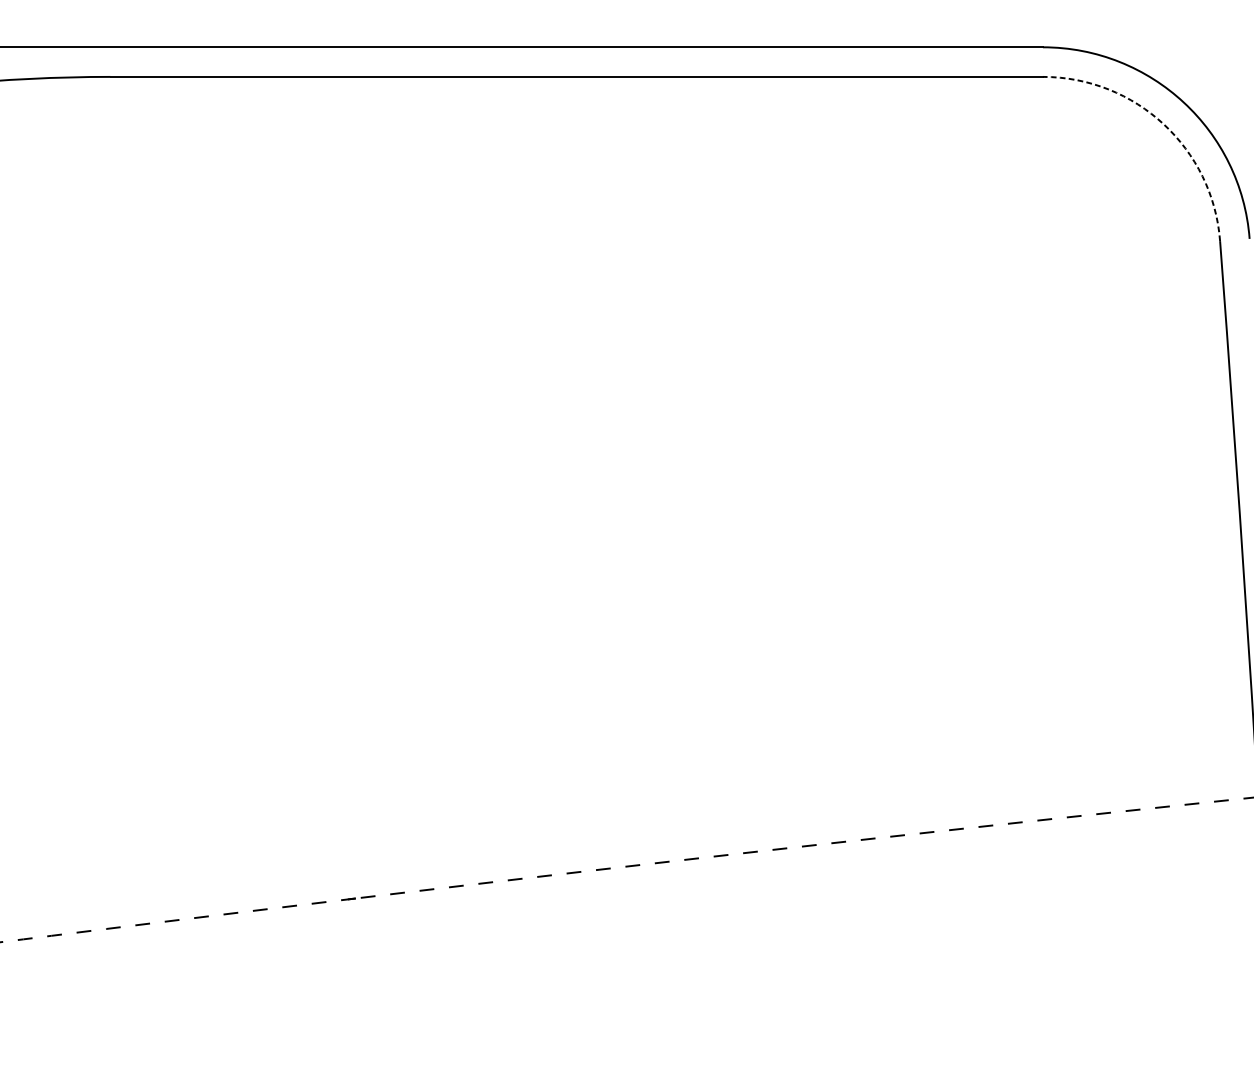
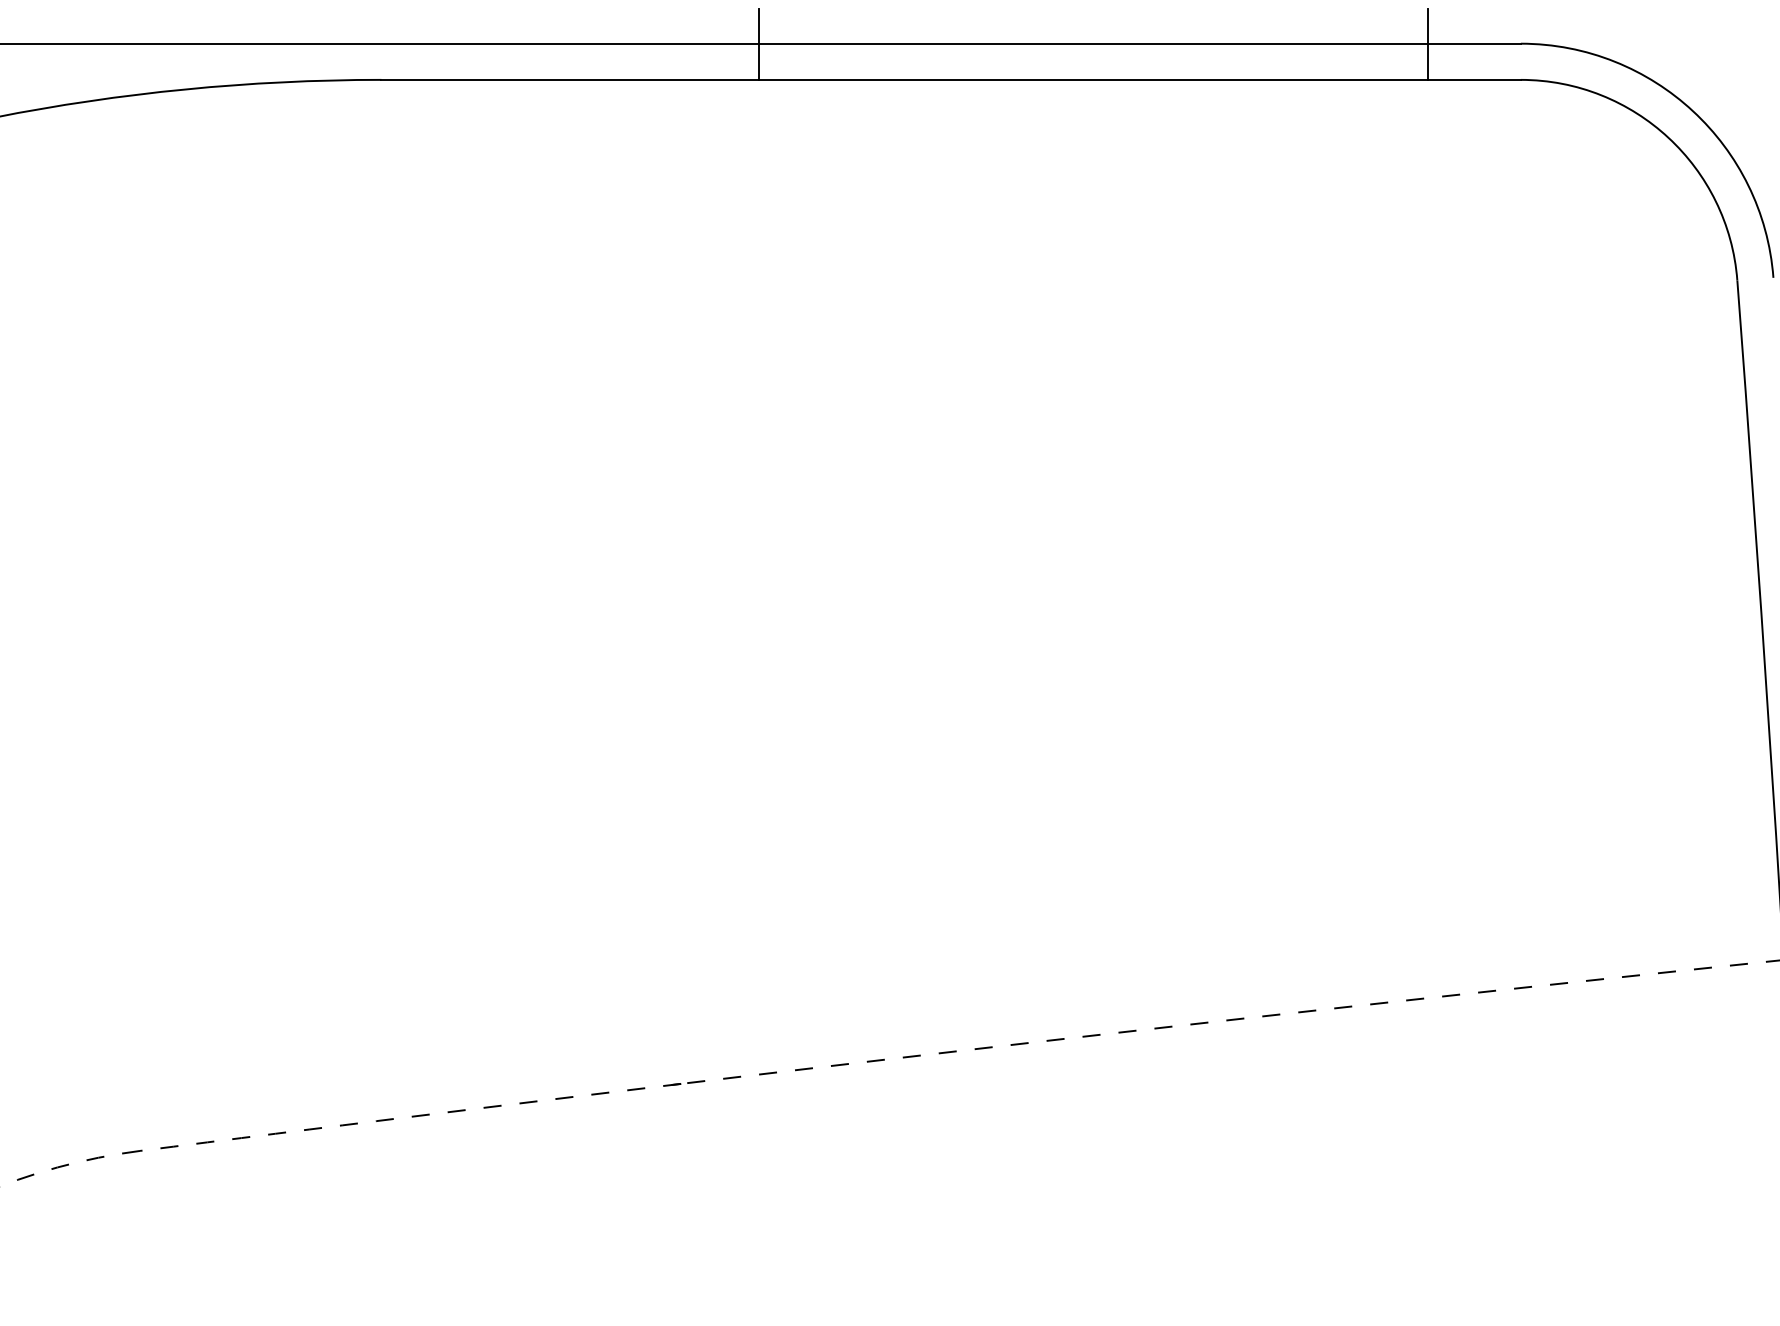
line: (419, 47) -> (759, 43), added
line: (967, 47) -> (1428, 43), added
arc: (1163, 124) -> (1668, 137), dashed -> solid

